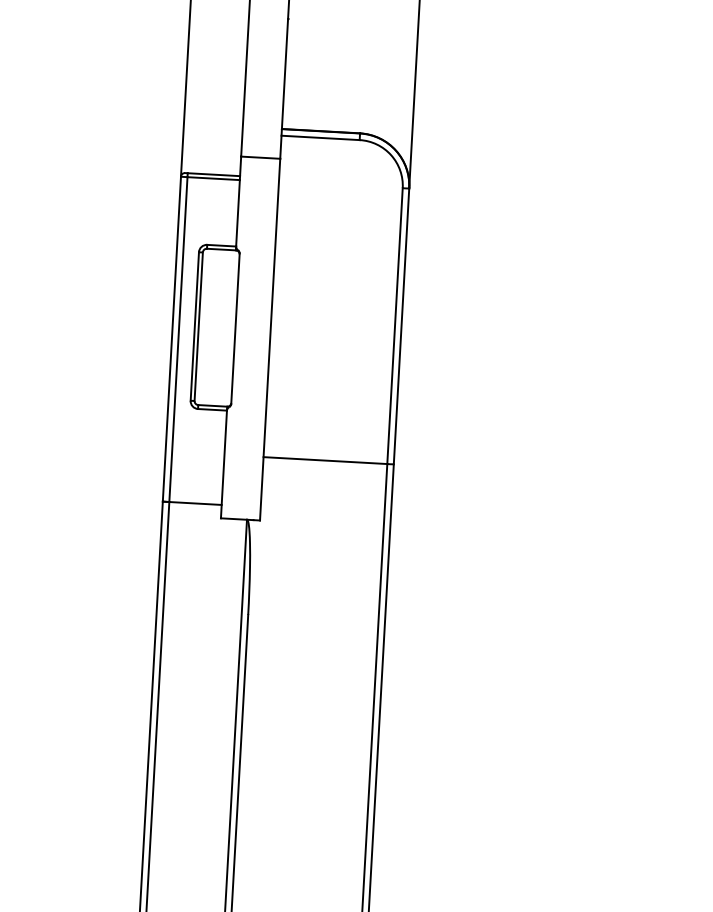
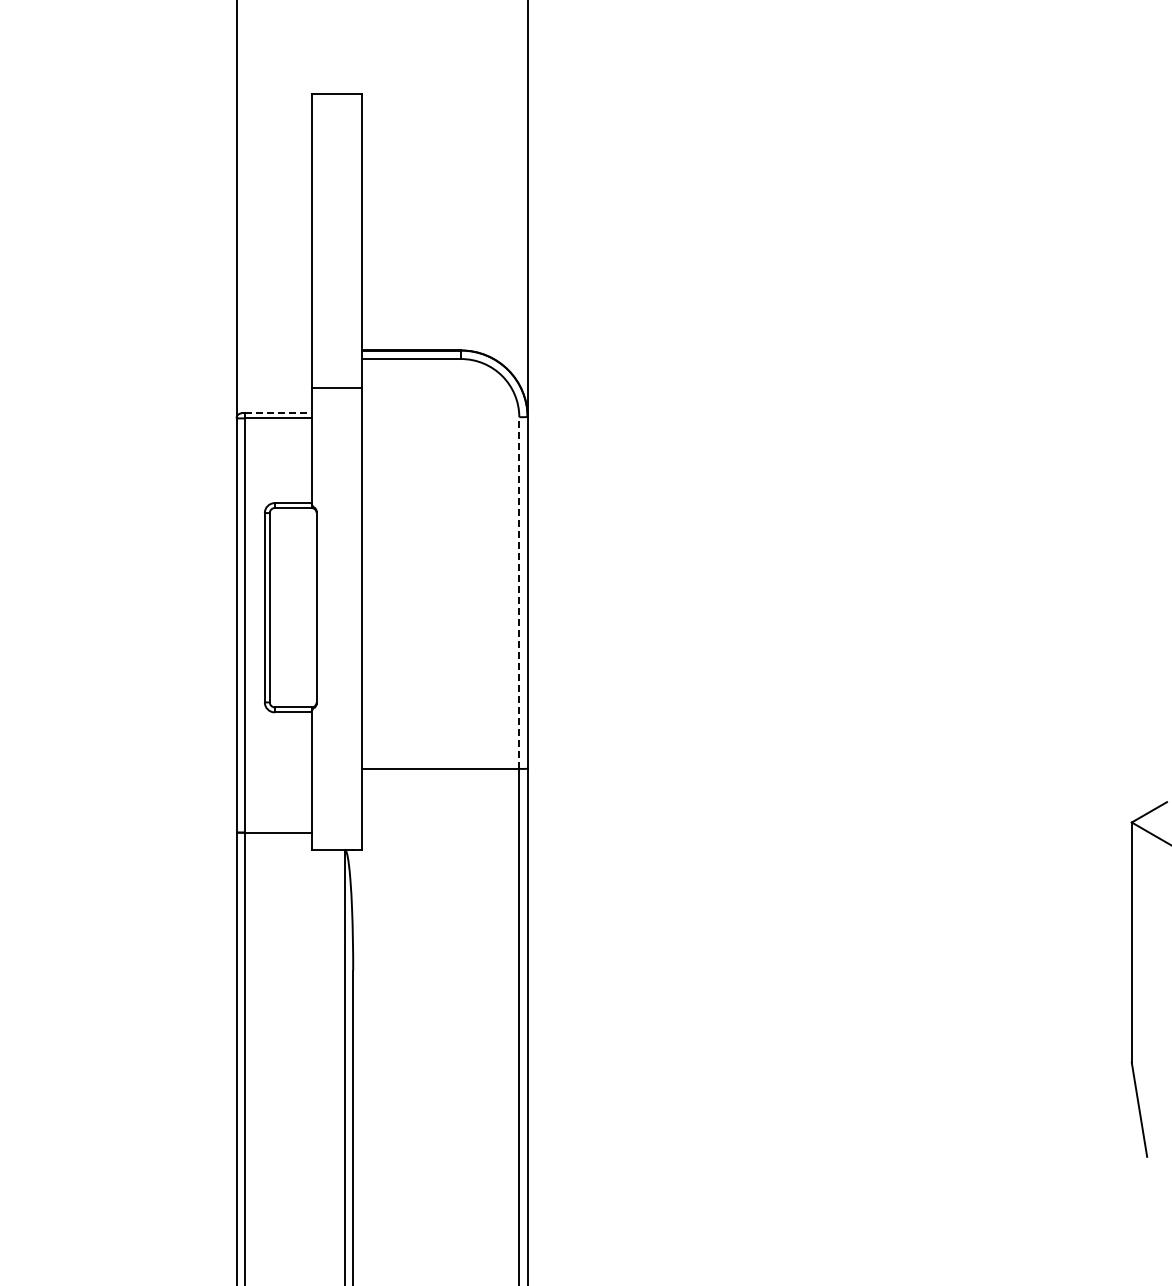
line: (214, 174) -> (278, 413), solid -> dashed
line: (395, 326) -> (519, 593), solid -> dashed

